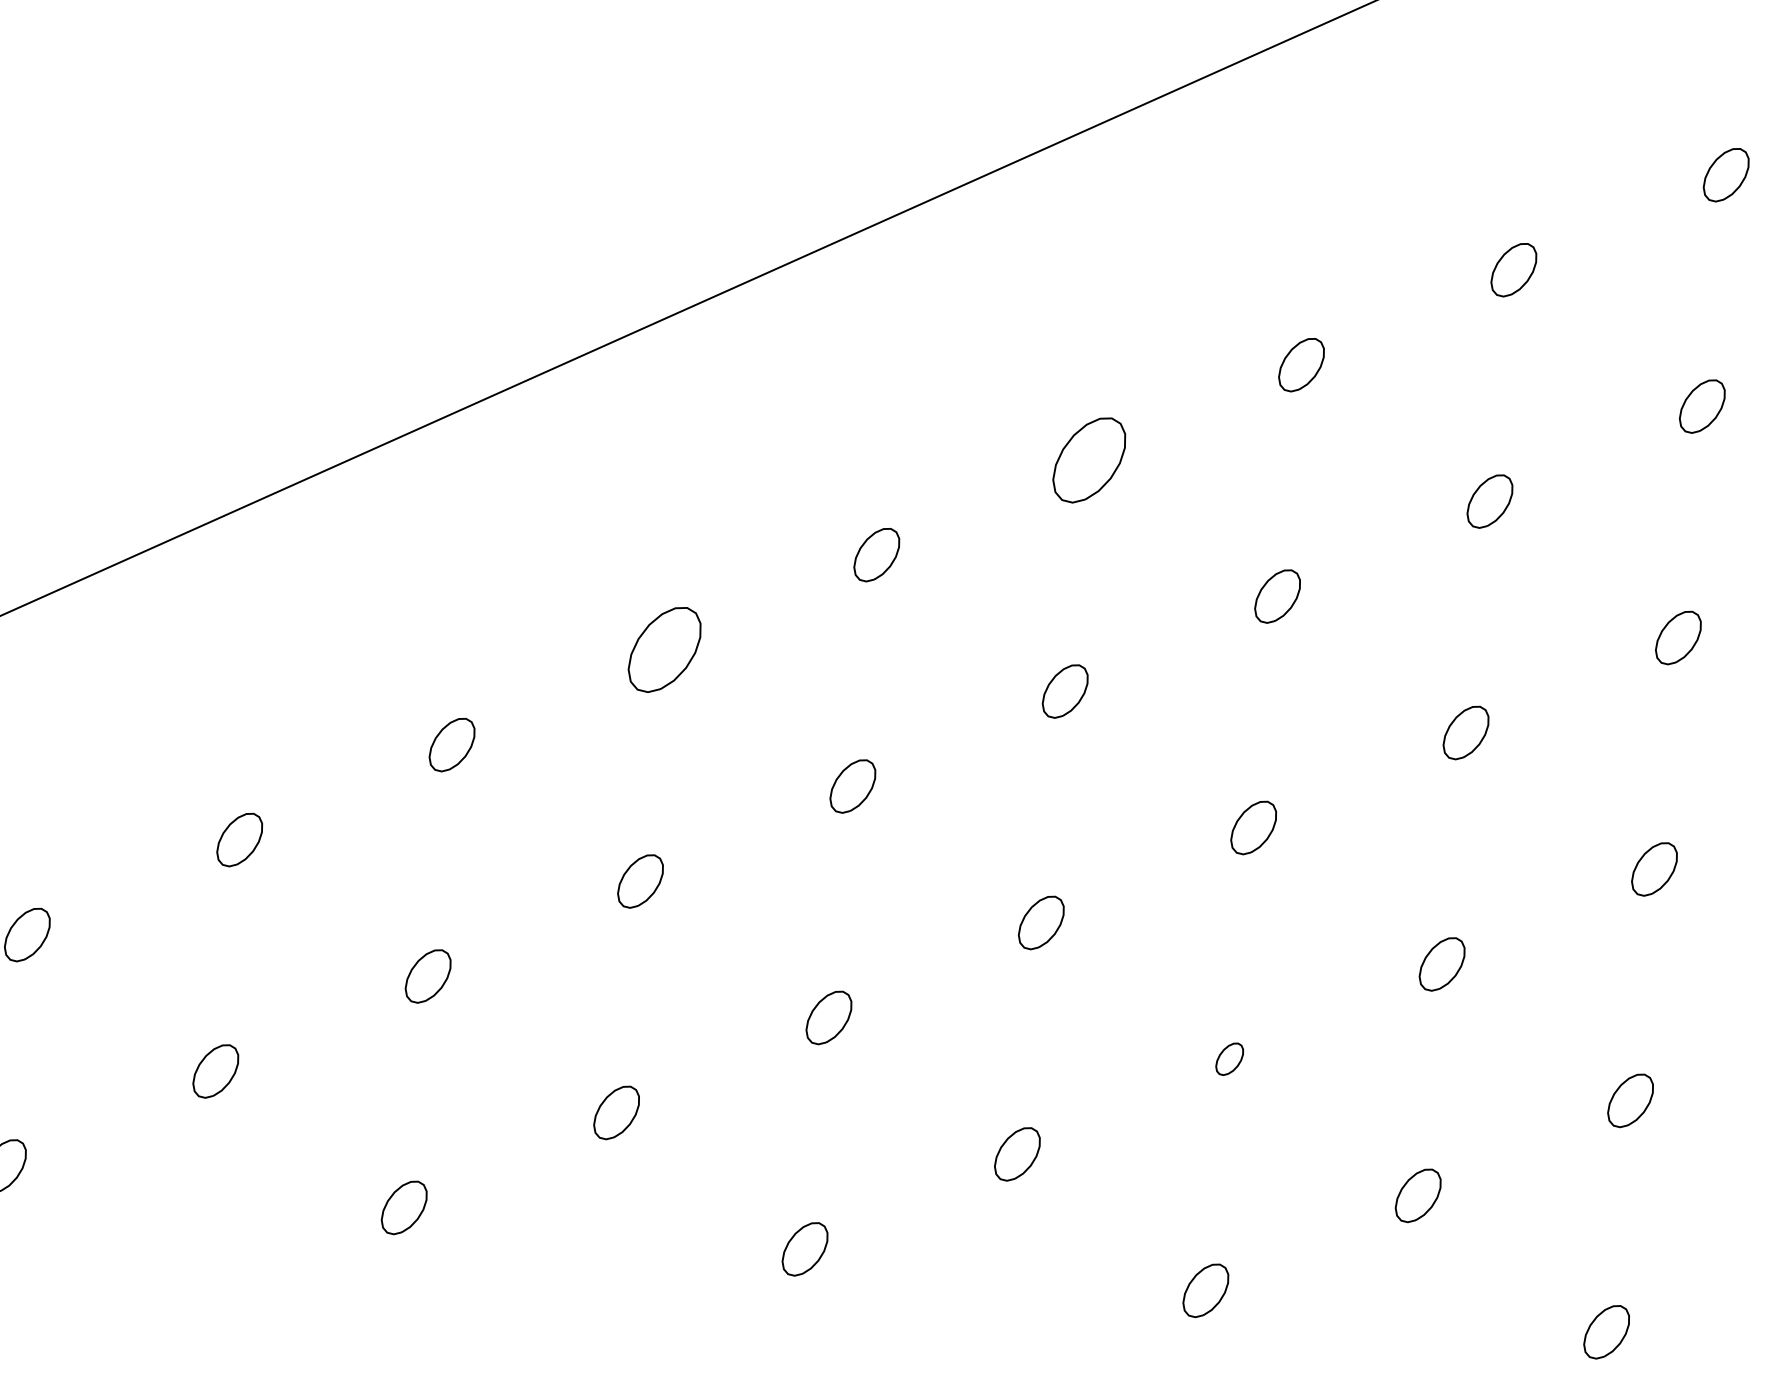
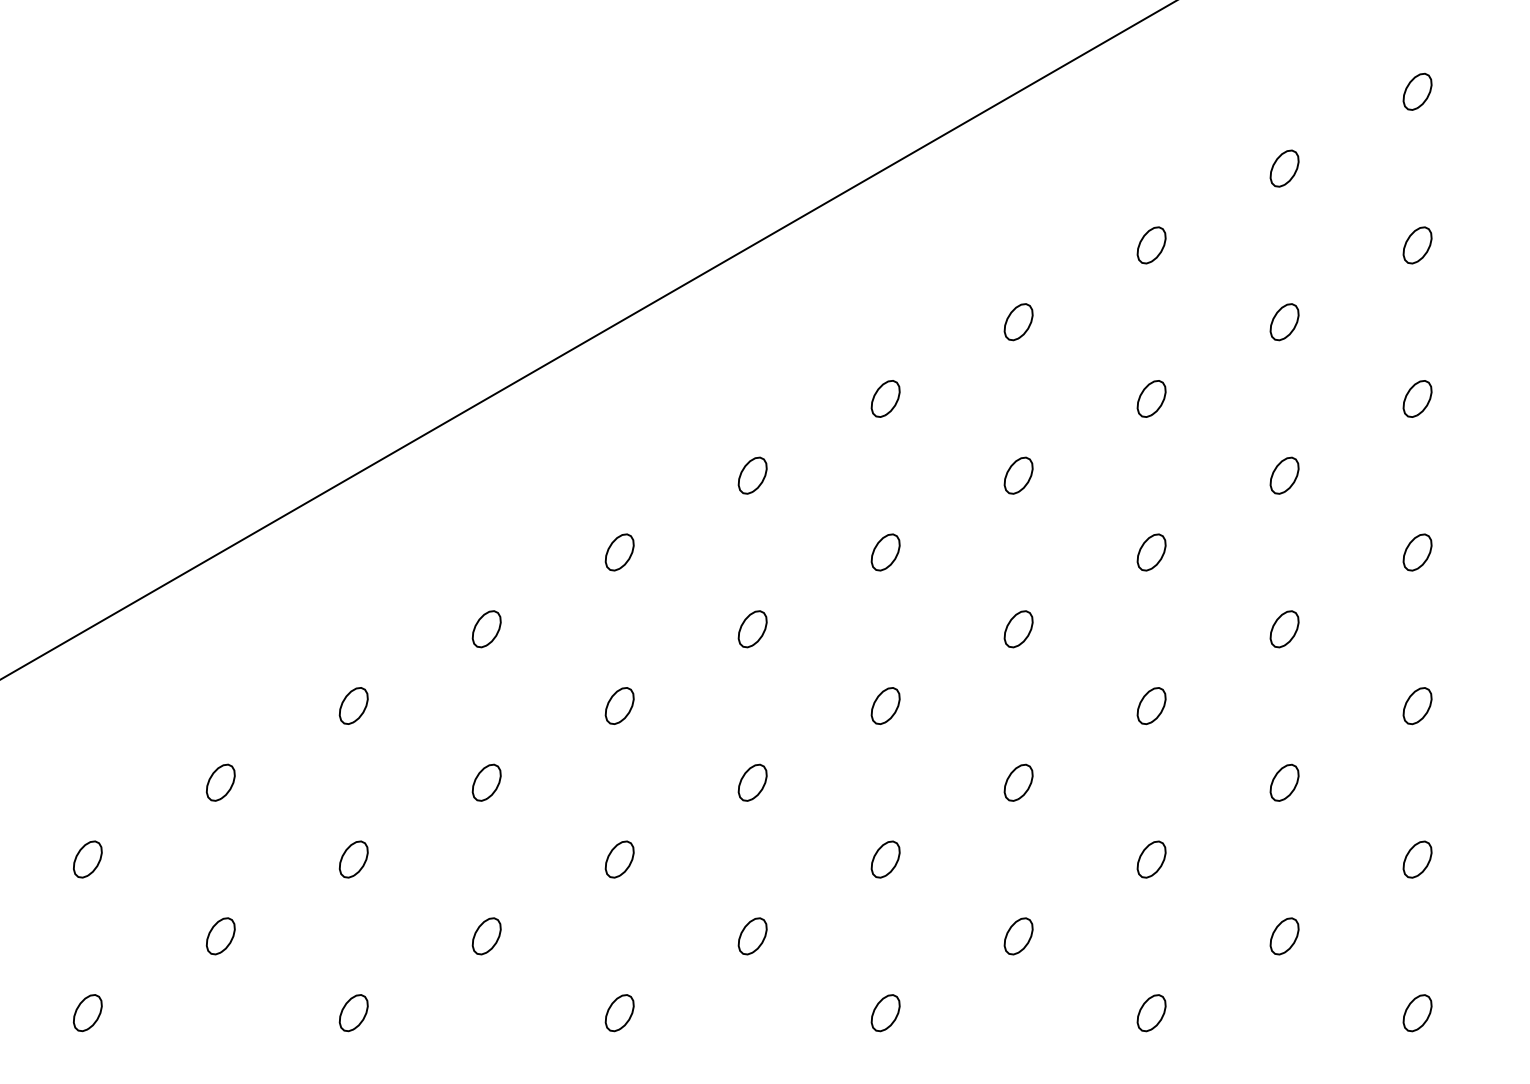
part: (1088, 459) -> (752, 475), size x0.62
part: (664, 650) -> (486, 629), size x0.62
part: (1229, 1059) -> (885, 859), size x1.67

